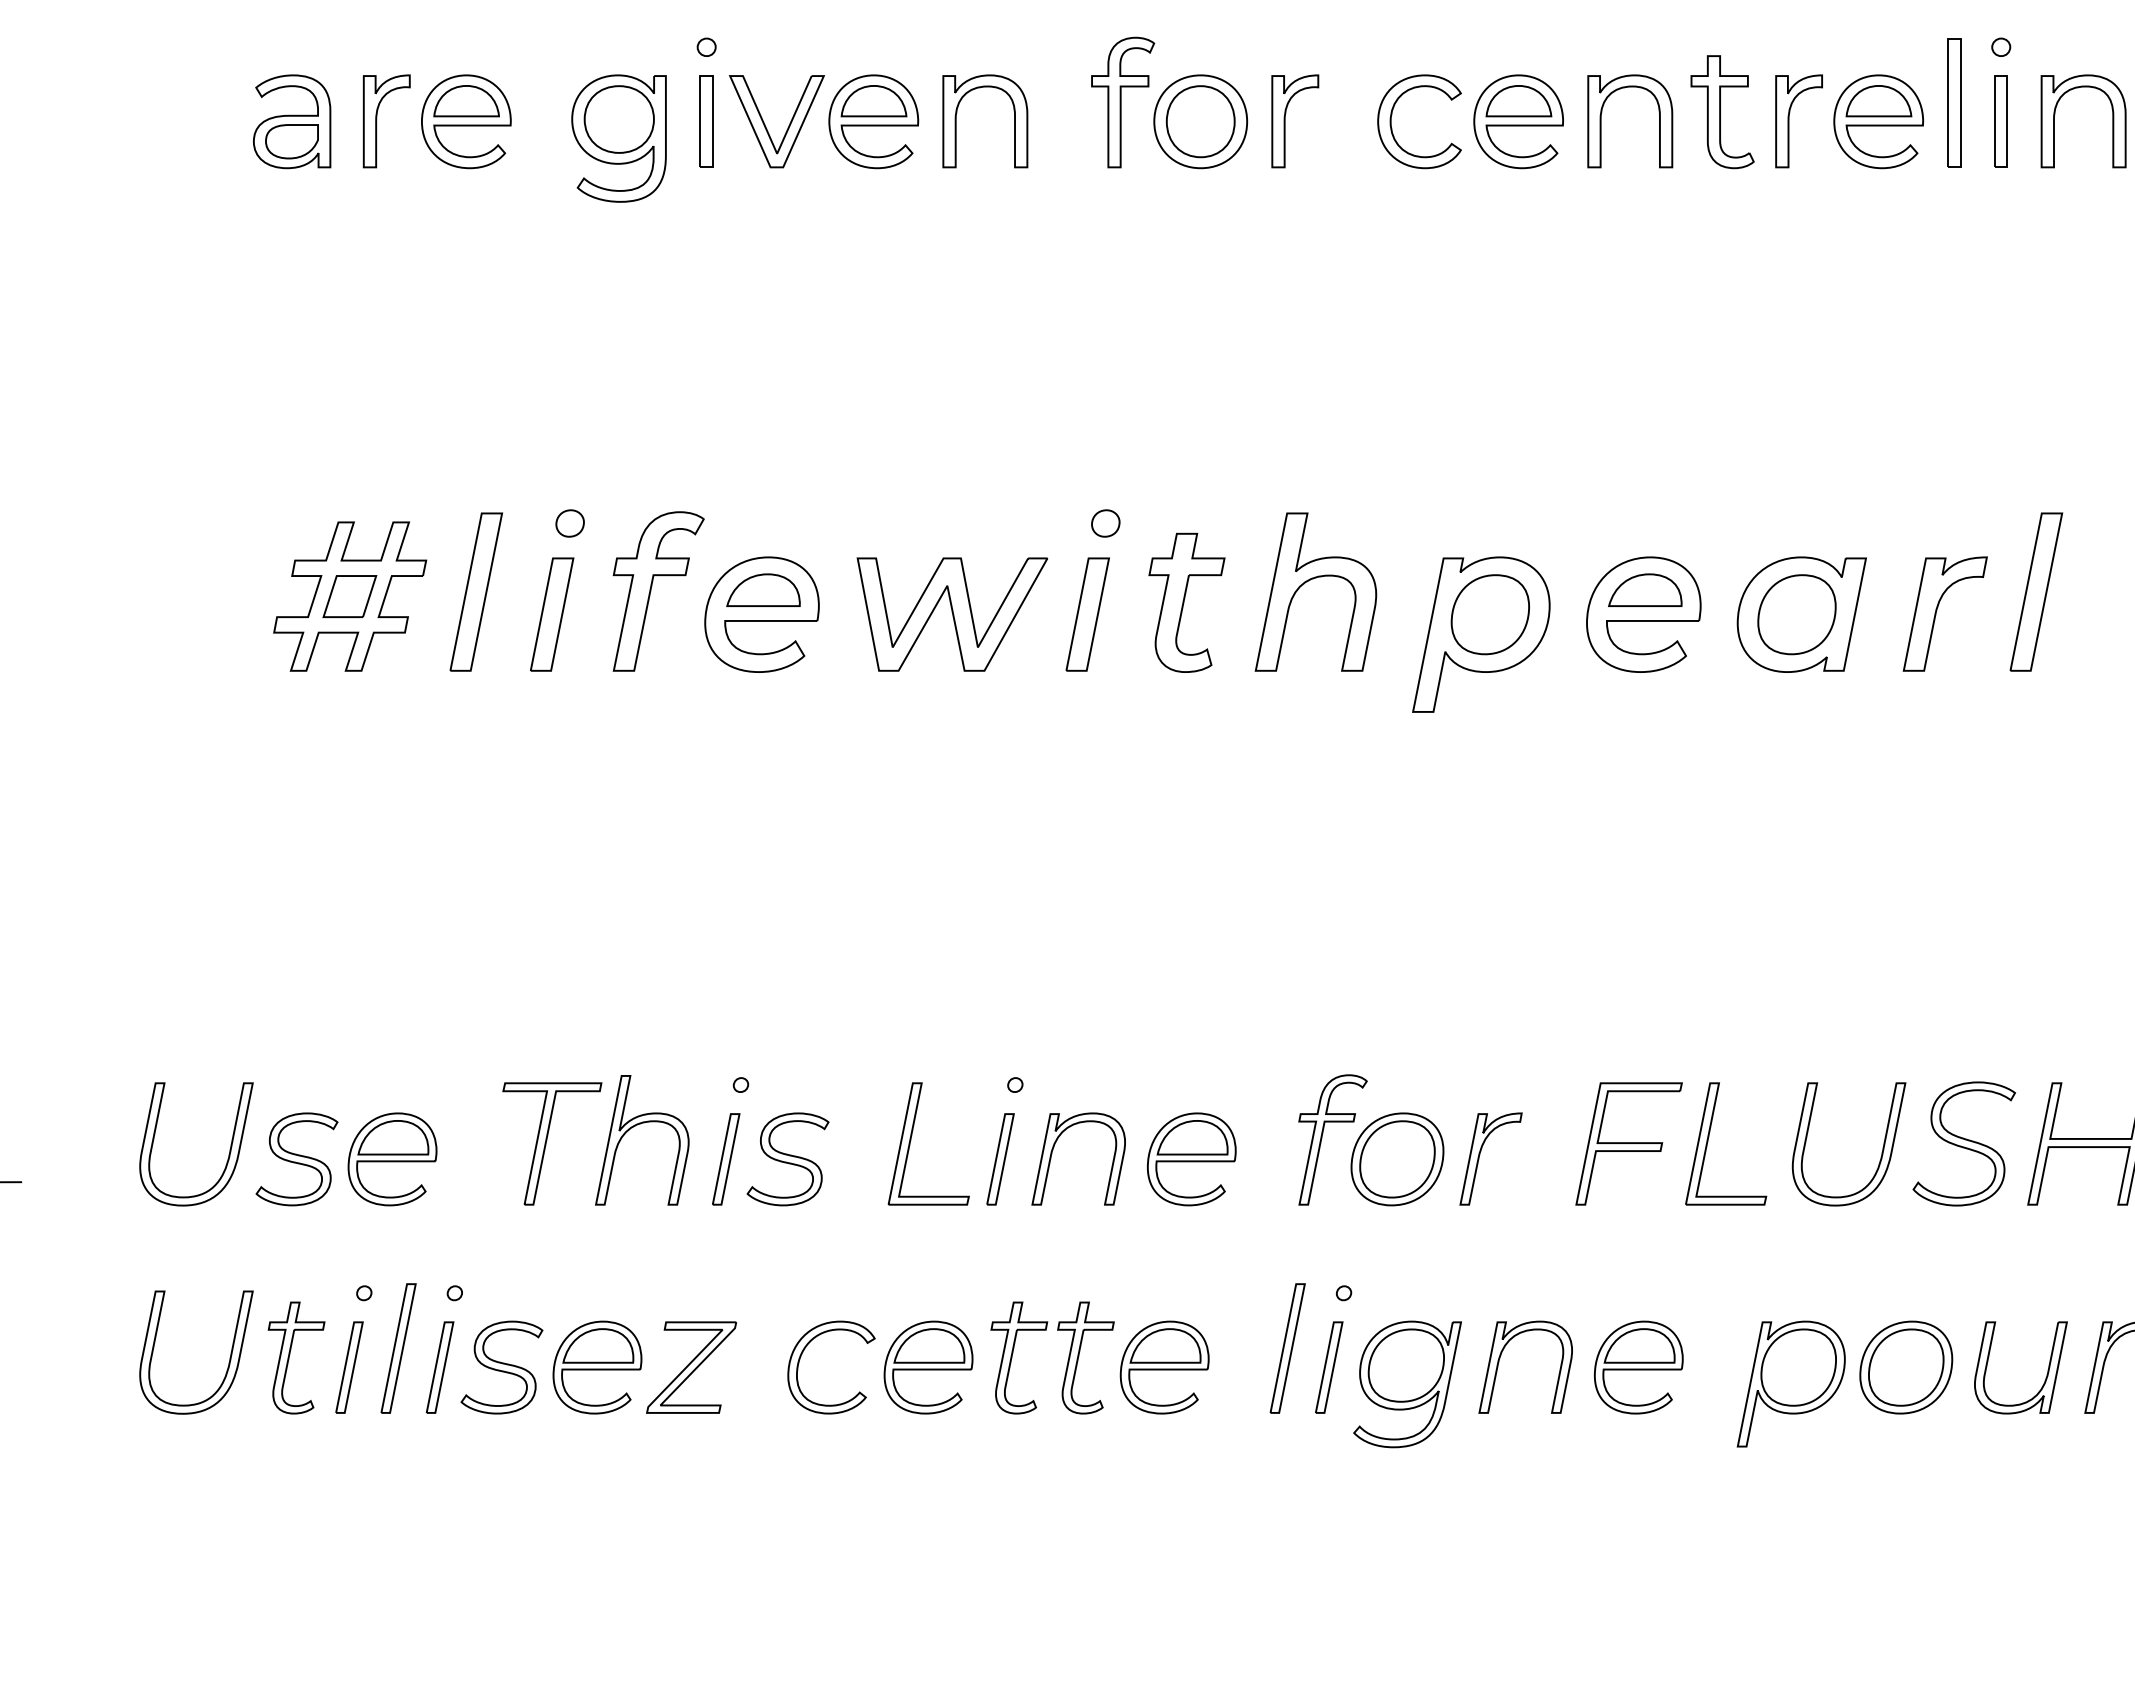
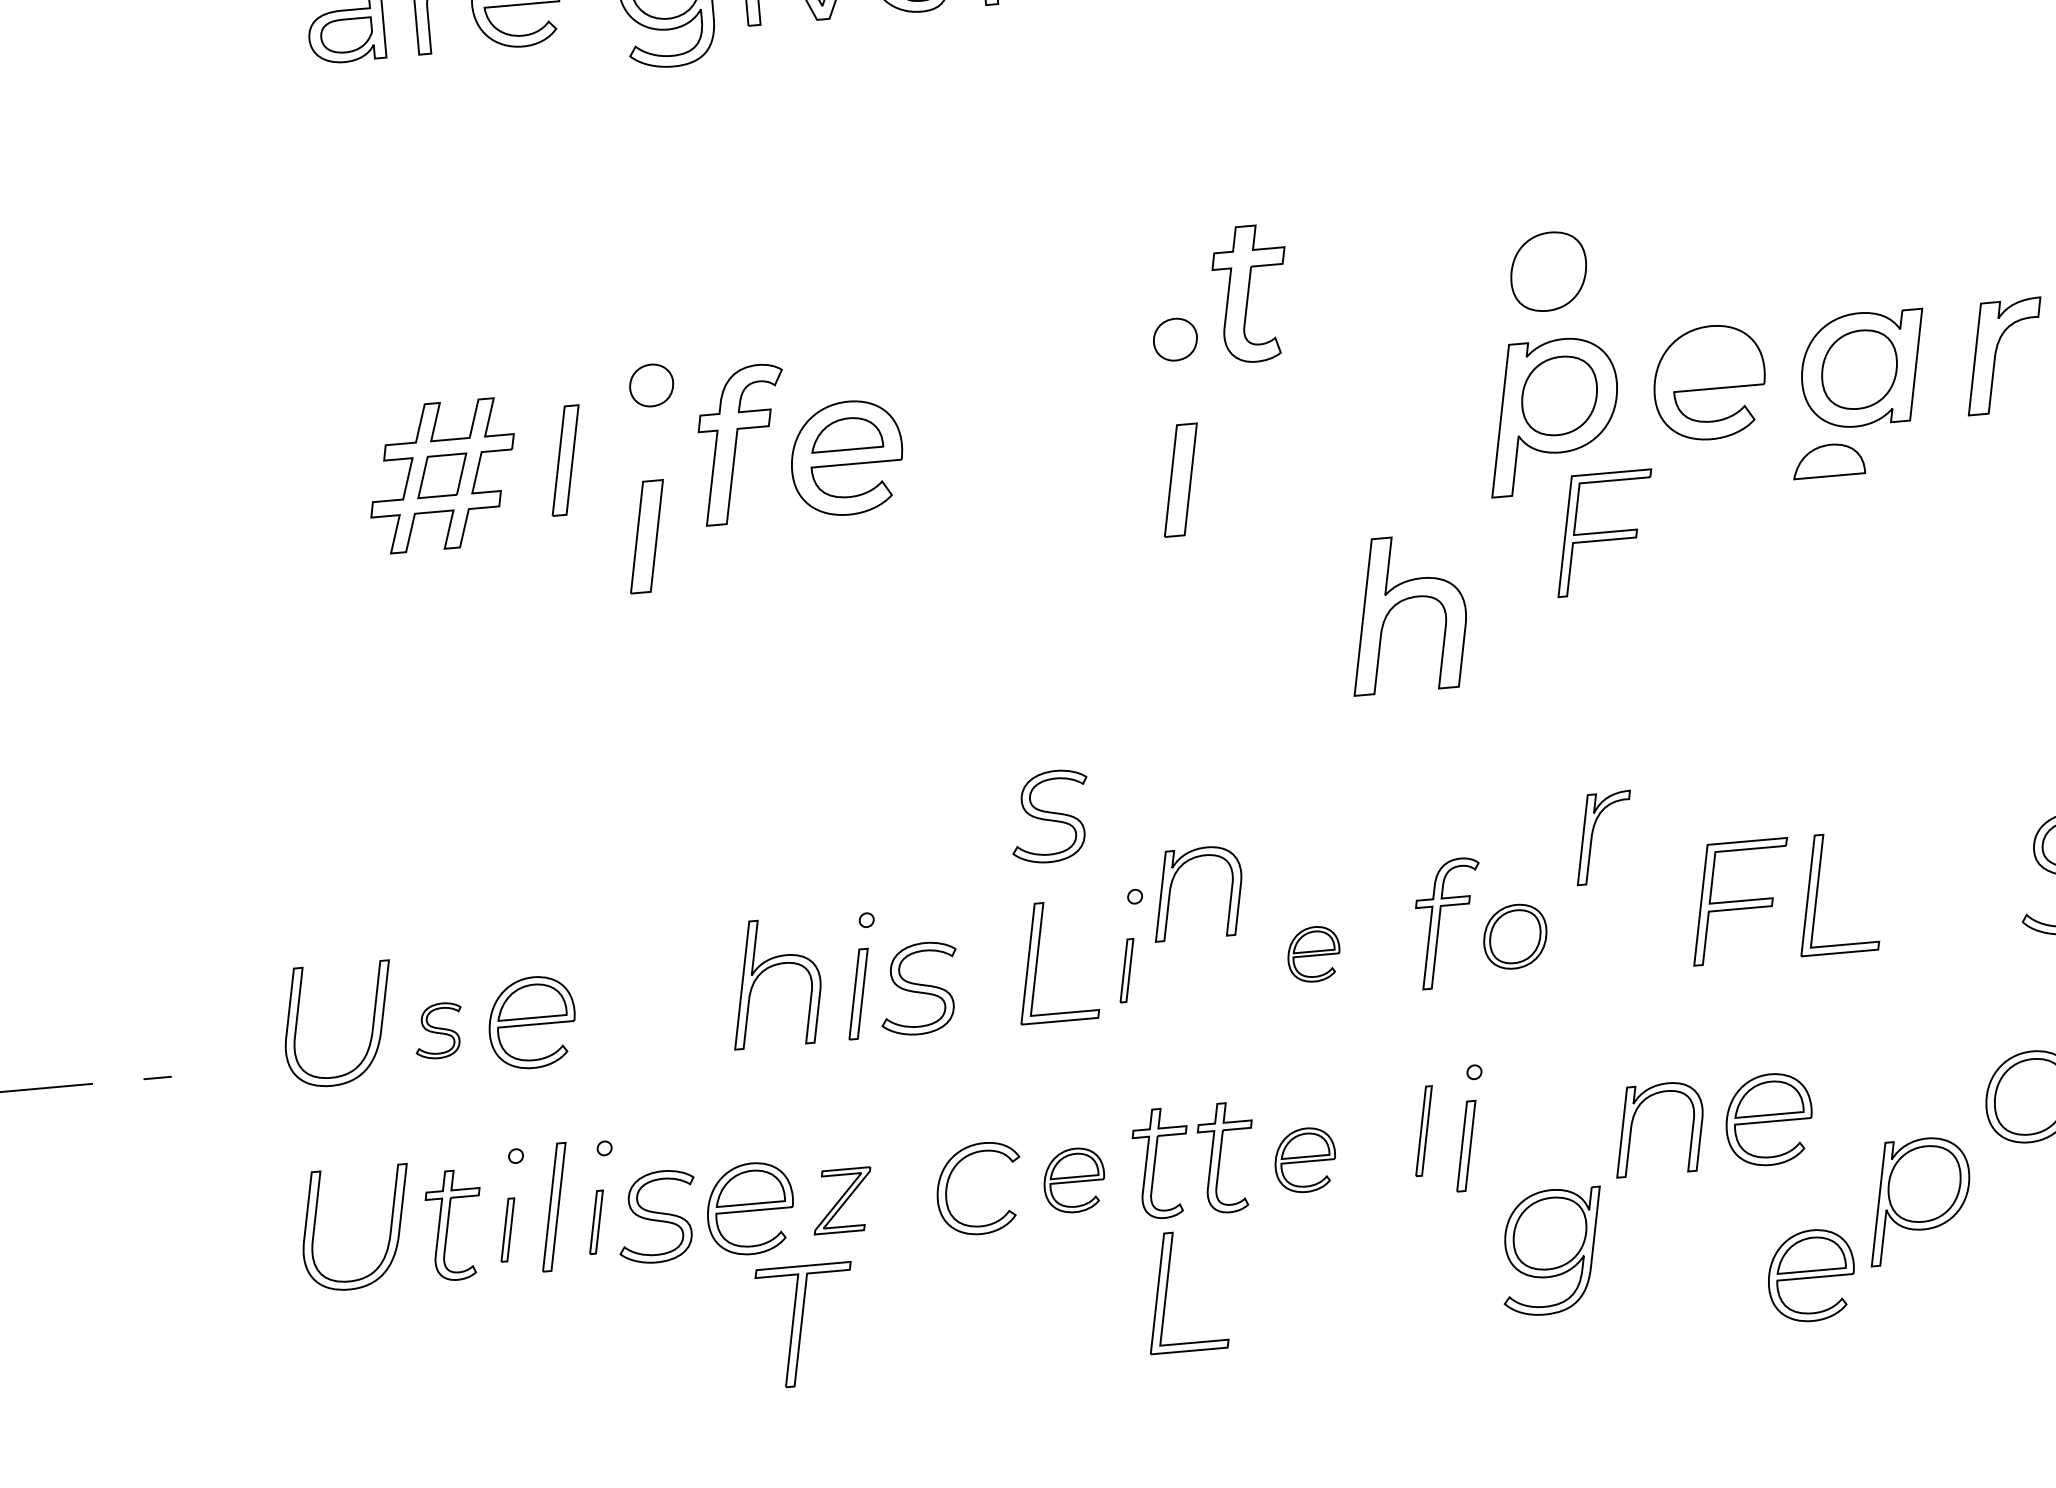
part: (1489, 487) -> (1547, 271), added
part: (569, 523) -> (650, 385), size x1.6
part: (1105, 523) -> (1175, 339), size x1.6
part: (1307, 582) -> (1397, 605), moved
part: (1645, 589) -> (1828, 459), moved
part: (476, 591) -> (565, 460), size x0.7
part: (1186, 602) -> (1251, 293), moved
part: (552, 614) -> (647, 536), moved
part: (952, 614) -> (1033, 441), removed
part: (1087, 614) -> (1180, 480), moved
part: (1523, 757) -> (1604, 532), added
part: (935, 996) -> (1049, 816), added
part: (552, 1143) -> (808, 1325), moved
part: (1053, 1150) -> (1171, 887), moved
part: (1881, 1152) -> (1988, 888), removed
part: (1480, 1155) -> (1593, 835), moved
part: (296, 1159) -> (438, 1031), size x0.6
part: (1000, 1159) -> (1126, 970), size x0.7
part: (1191, 1159) -> (1313, 954), size x0.6
part: (1397, 1159) -> (1515, 936), size x0.7
part: (1287, 1348) -> (1423, 1131), size x0.7
part: (349, 1367) -> (507, 1230), size x0.7
part: (439, 1367) -> (595, 1222), size x0.7
part: (691, 1367) -> (842, 1200), size x0.7
part: (928, 1367) -> (1074, 1180), size x0.7
part: (1164, 1367) -> (1305, 1160), size x0.7
part: (1790, 1383) -> (1917, 1200), moved
part: (1407, 1384) -> (1552, 1251), moved
part: (1013, 1486) -> (1167, 1289), added
part: (1667, 1529) -> (1811, 1275), added

